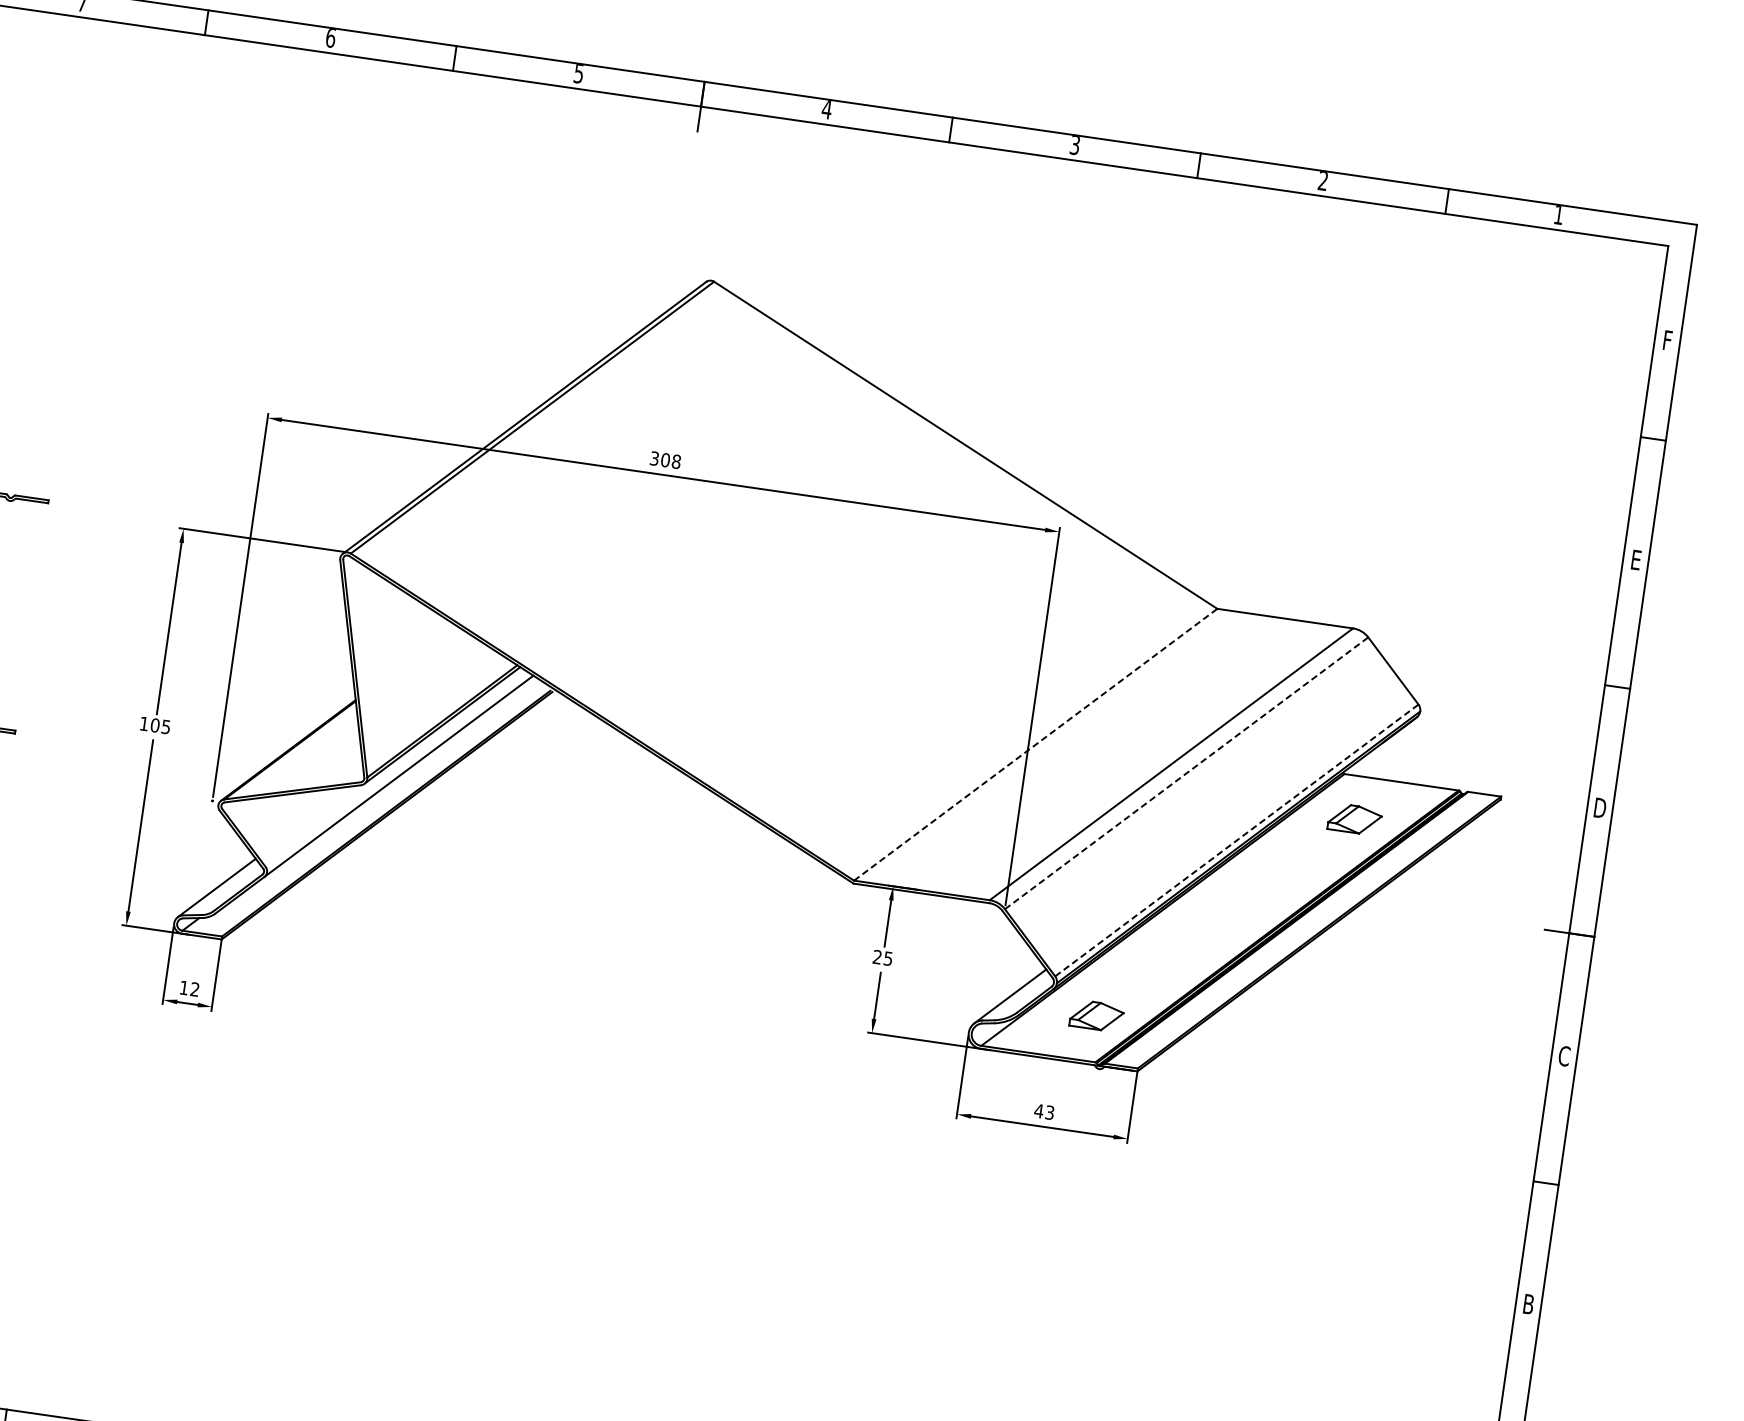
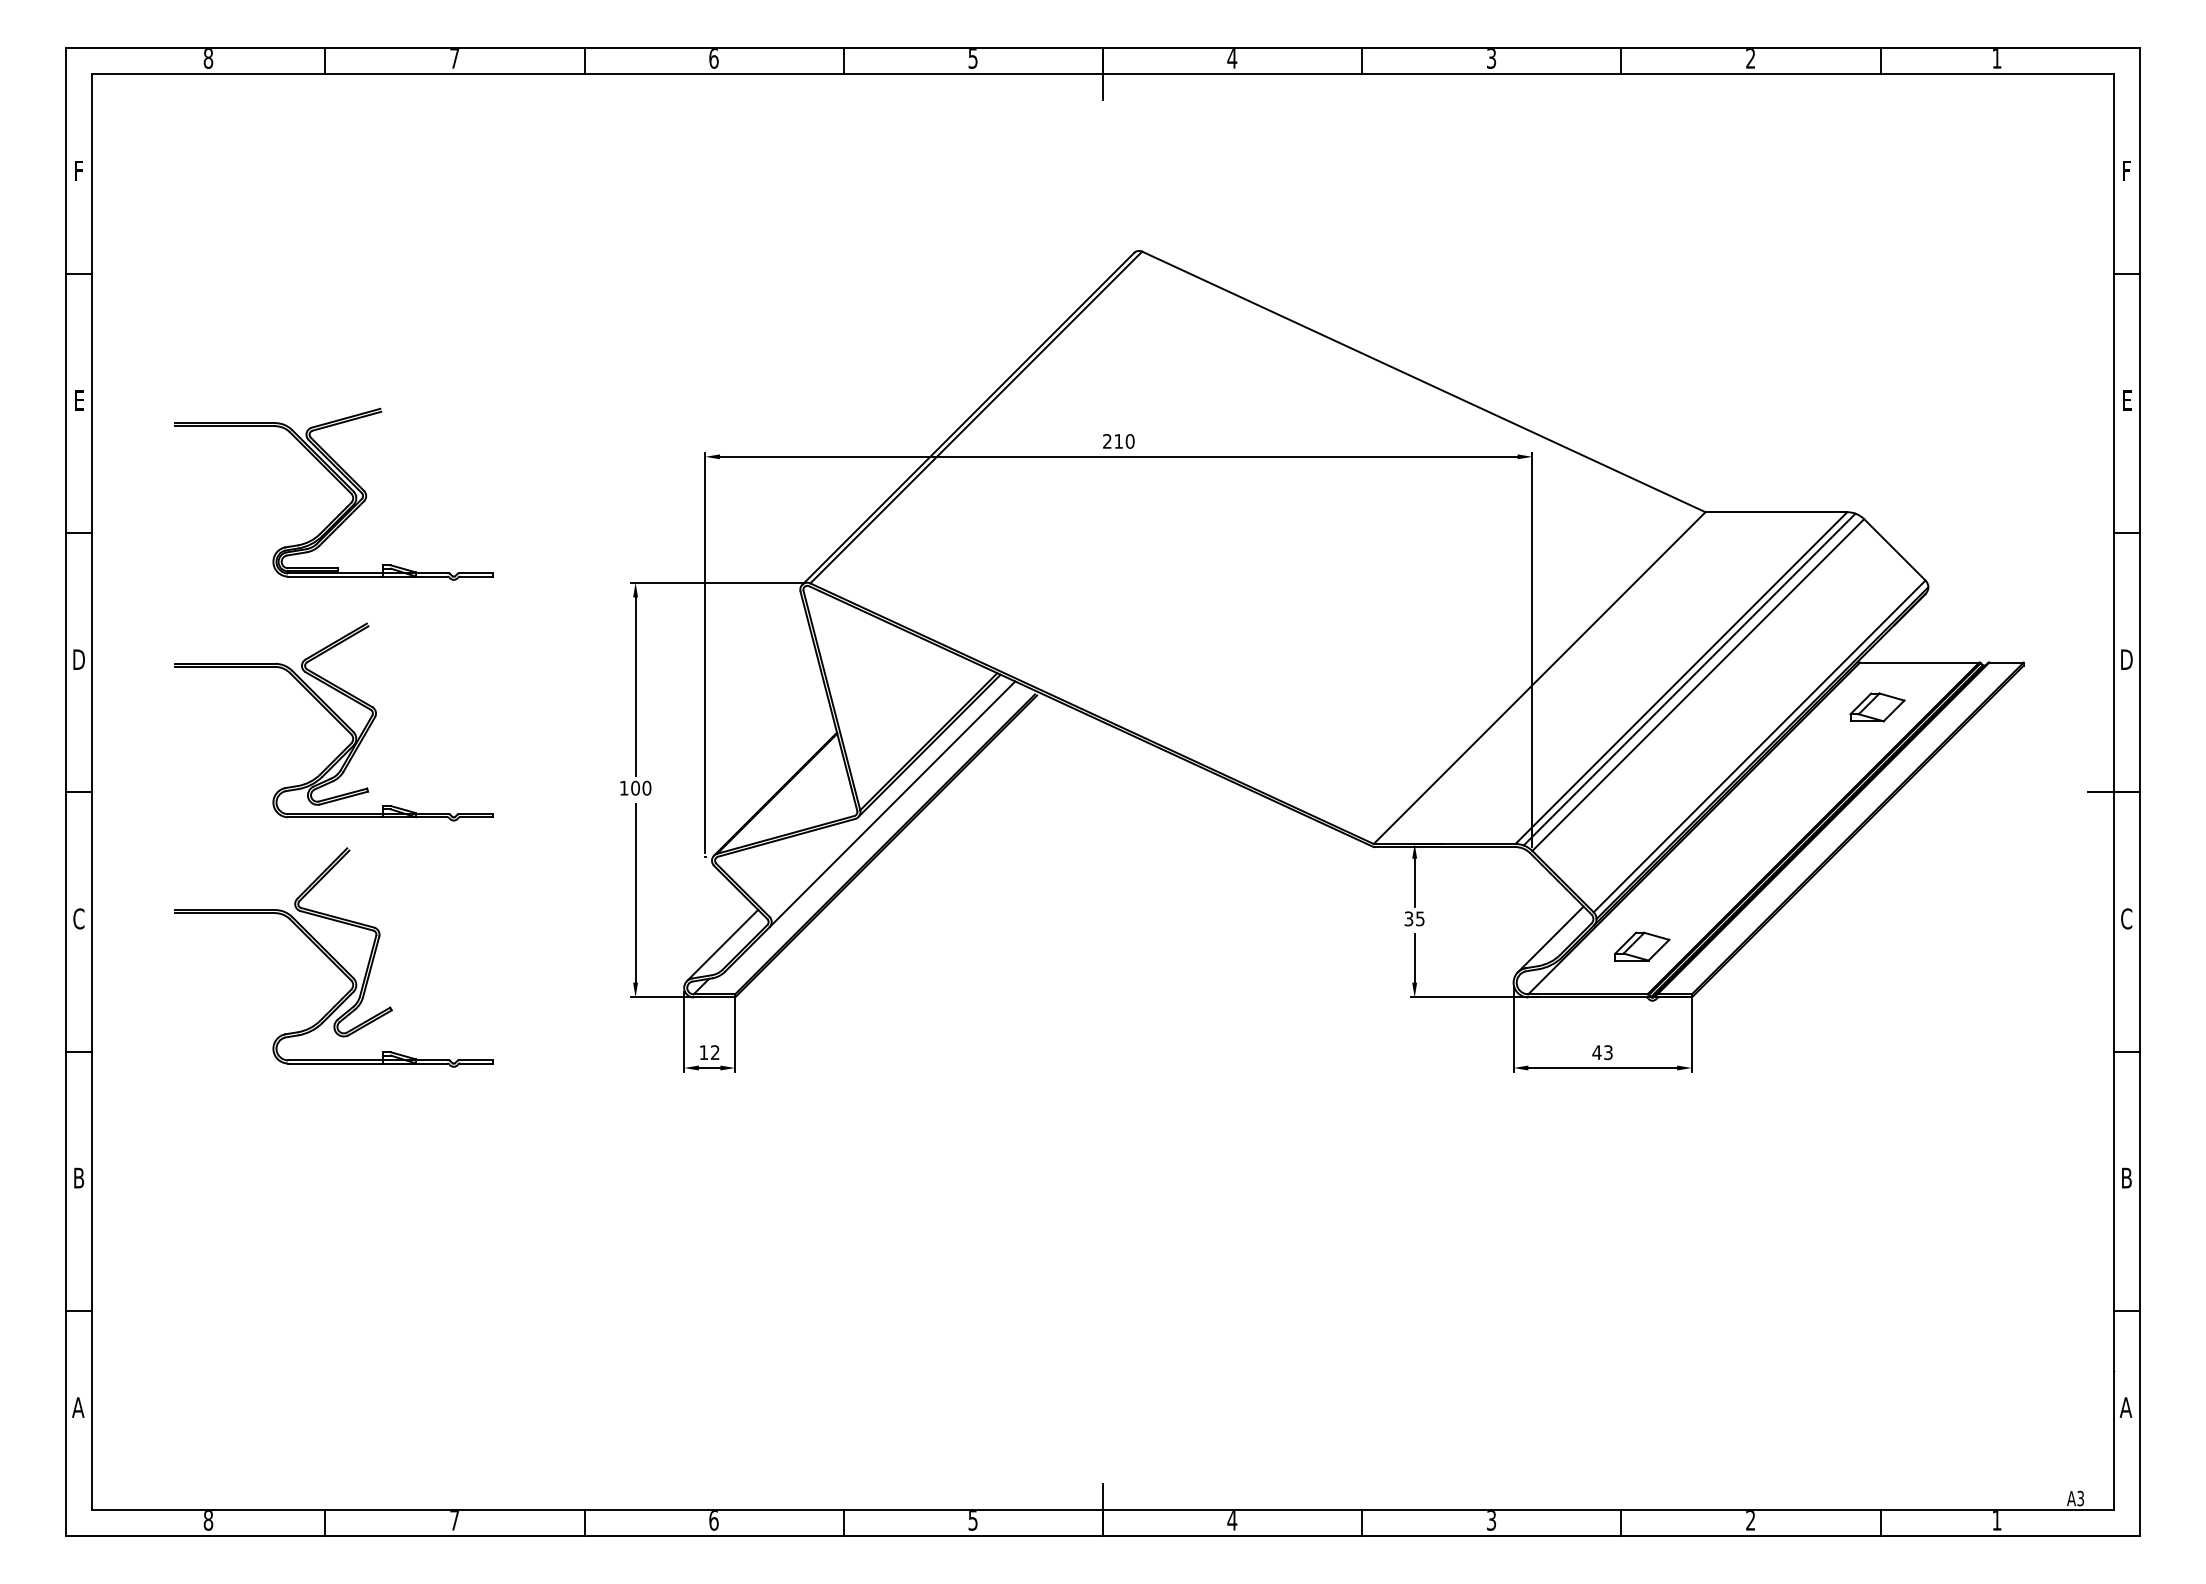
text: (665, 460) -> (1118, 441), 308 -> 210
text: (165, 726) -> (646, 787), 105 -> 100
line: (1035, 745) -> (1539, 678), dashed -> solid
line: (1178, 766) -> (1689, 679), added
line: (1186, 773) -> (1698, 685), dashed -> solid
line: (1236, 840) -> (1759, 746), dashed -> solid
text: (877, 956) -> (1408, 918), 25 -> 35

